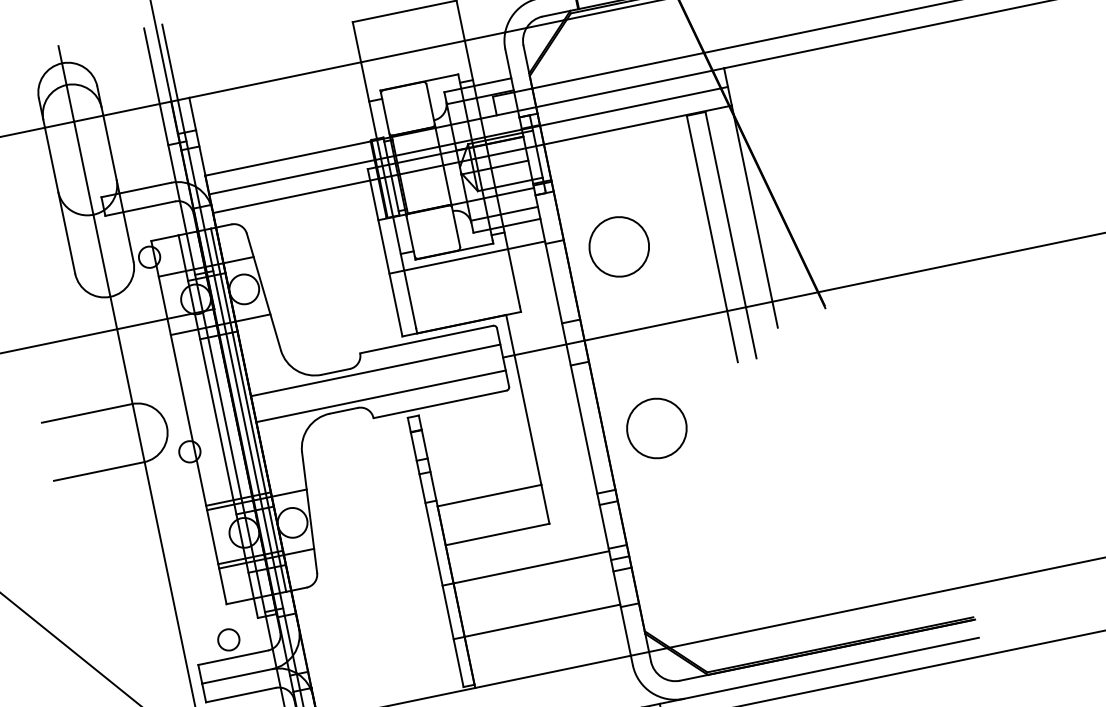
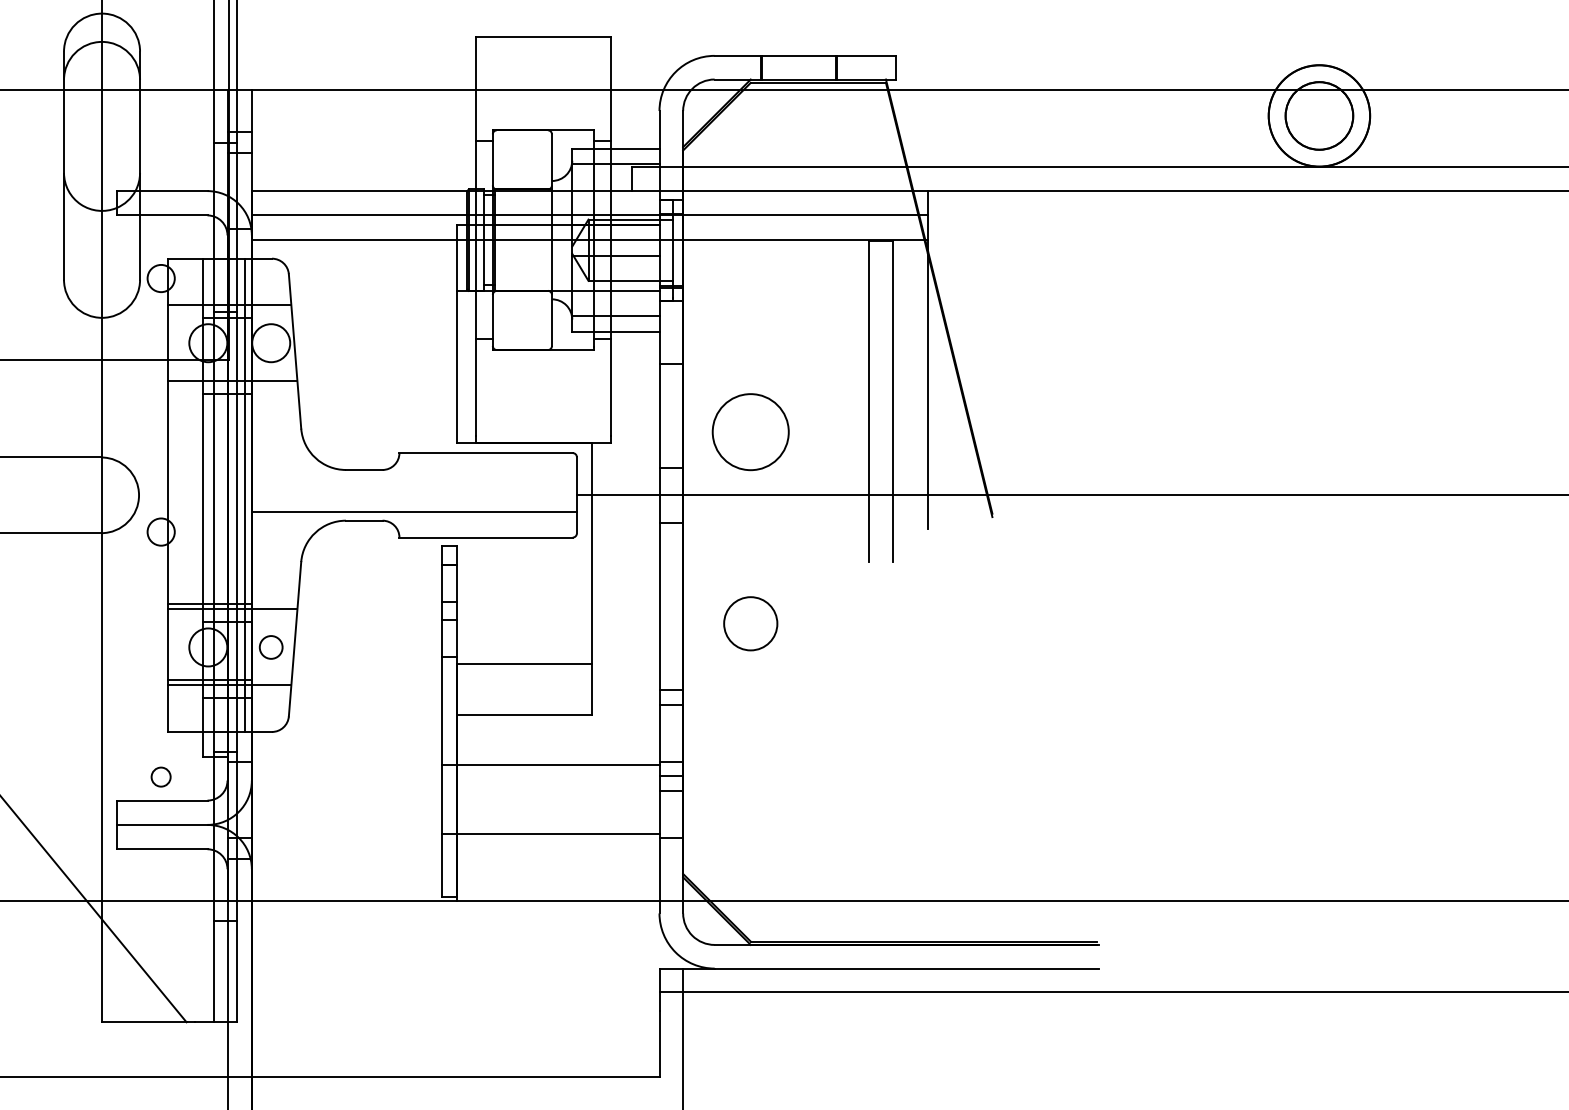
circle: (619, 247) -> (750, 432), moved
line: (466, 257) -> (557, 361), removed
line: (375, 370) -> (414, 478), removed
circle: (656, 428) -> (750, 623), size x0.7
circle: (292, 522) -> (271, 647), size x0.6
circle: (228, 639) -> (160, 776), size x0.7

